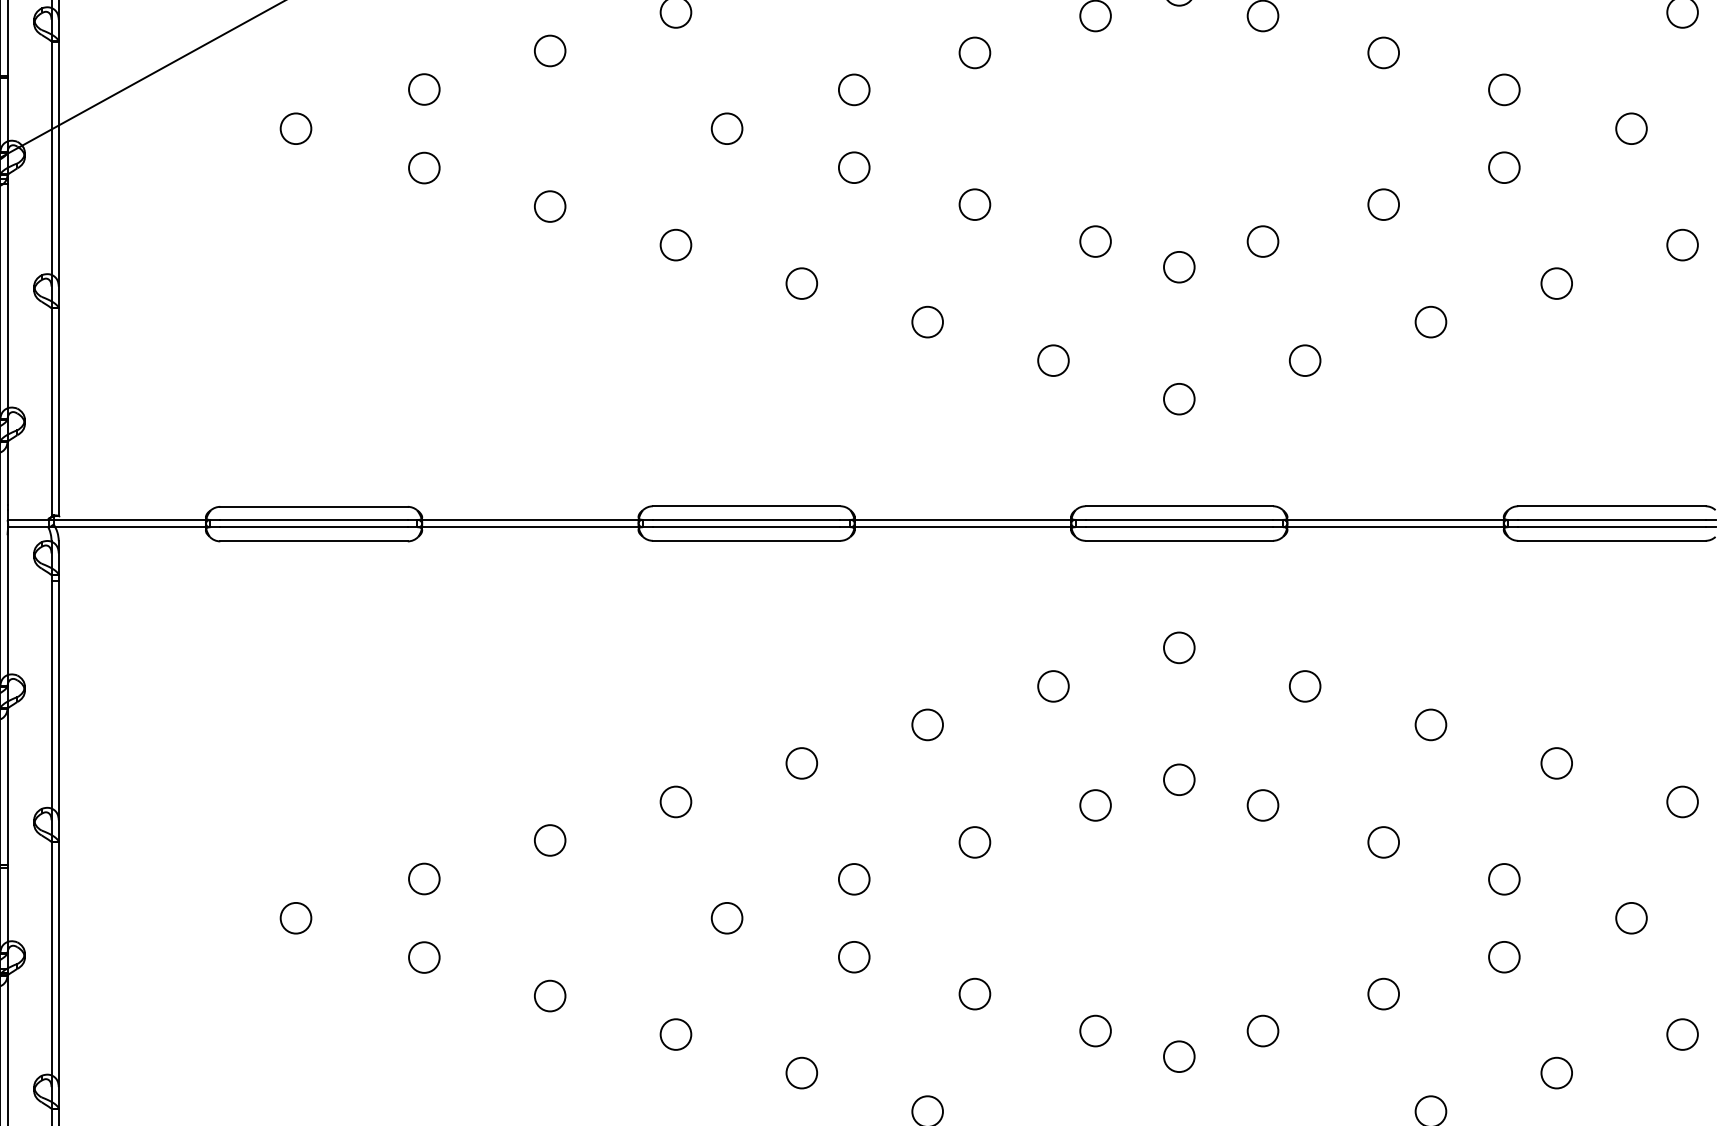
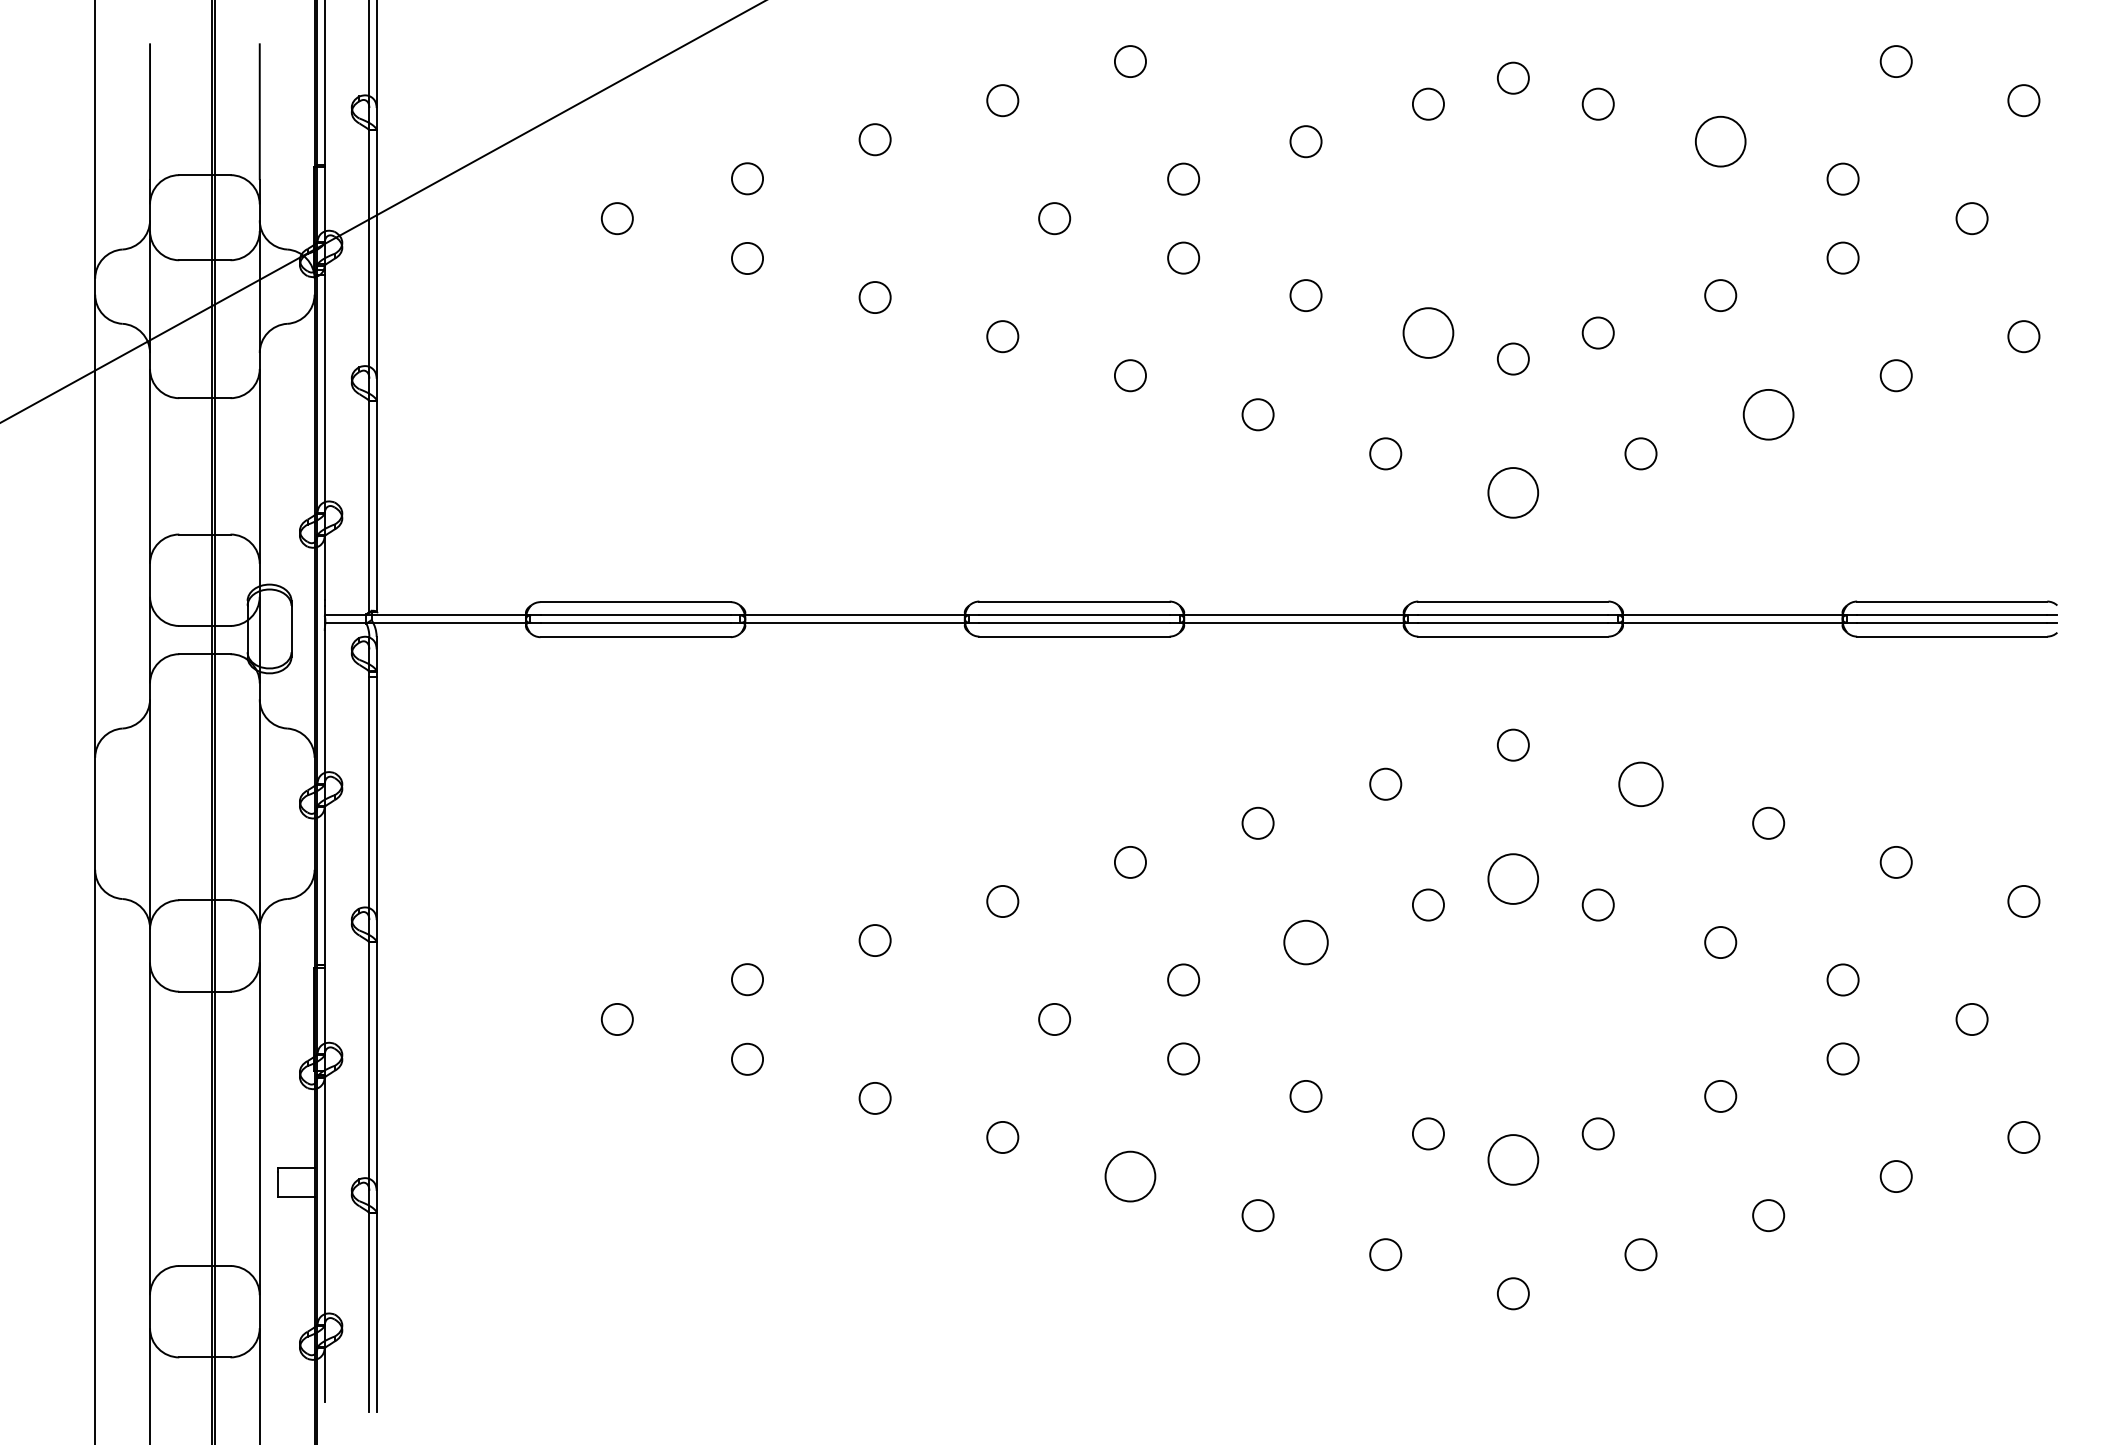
circle: (1383, 52) -> (1720, 141), size x1.6
circle: (1095, 241) -> (1428, 332), size x1.6
circle: (1430, 321) -> (1768, 414), size x1.6
circle: (1179, 398) -> (1513, 492), size x1.6
circle: (1304, 685) -> (1640, 783), size x1.4
circle: (1179, 779) -> (1513, 878), size x1.6
circle: (974, 842) -> (1305, 942), size x1.4
circle: (1178, 1056) -> (1512, 1159), size x1.6
circle: (801, 1073) -> (1130, 1176), size x1.6

